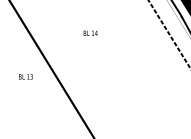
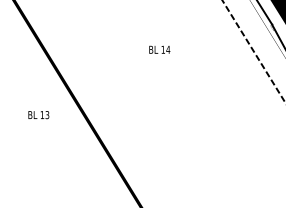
text: (90, 32) -> (159, 48), moved

